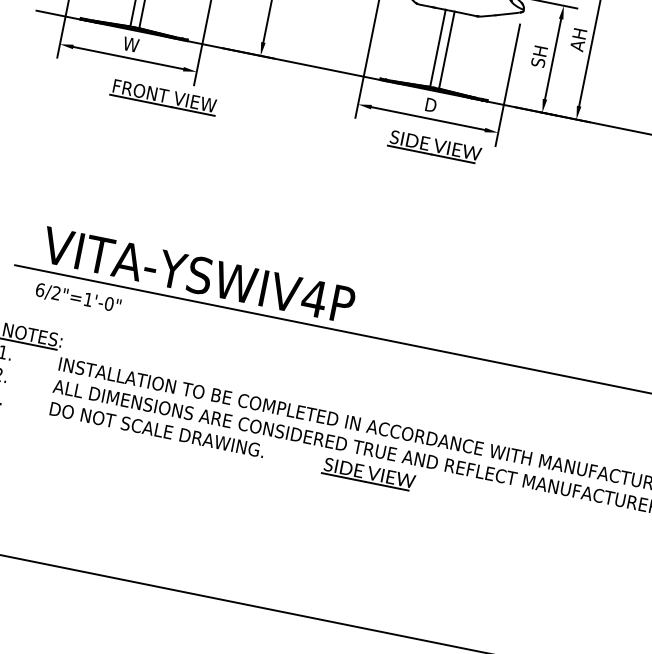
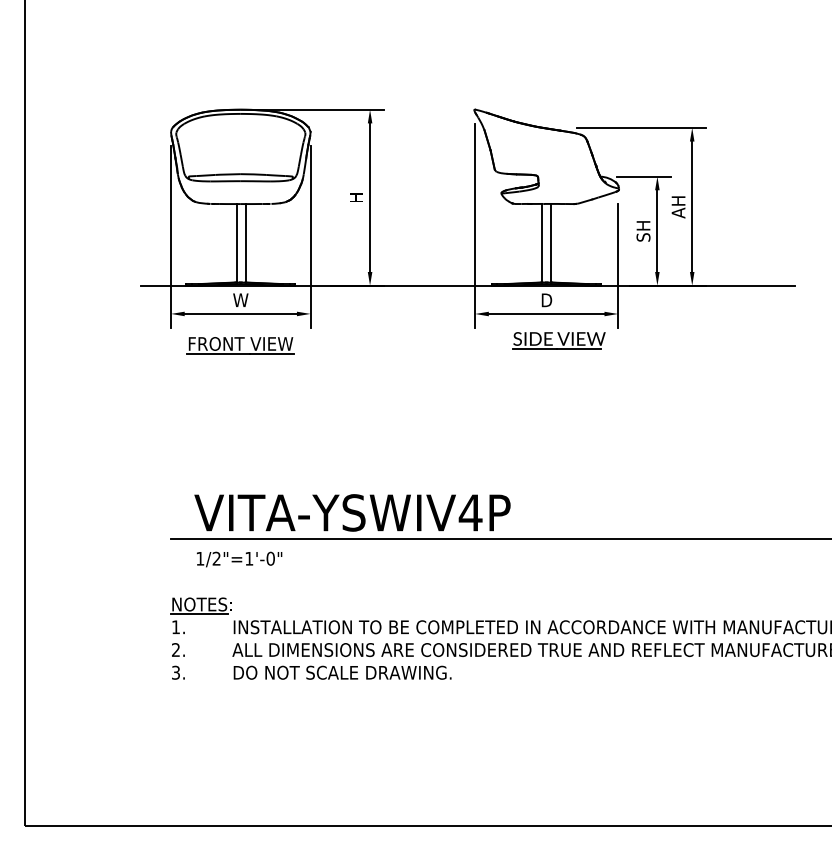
part: (163, 97) -> (240, 345), moved
text: (40, 289) -> (200, 558), 6/2"=1'-0" -> 1/2"=1'-0"
part: (368, 474) -> (558, 674), removed

